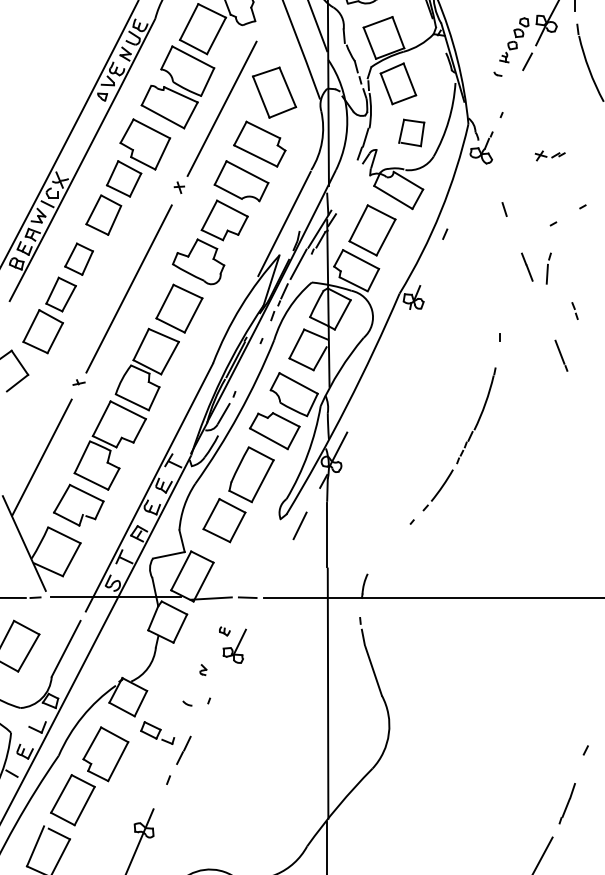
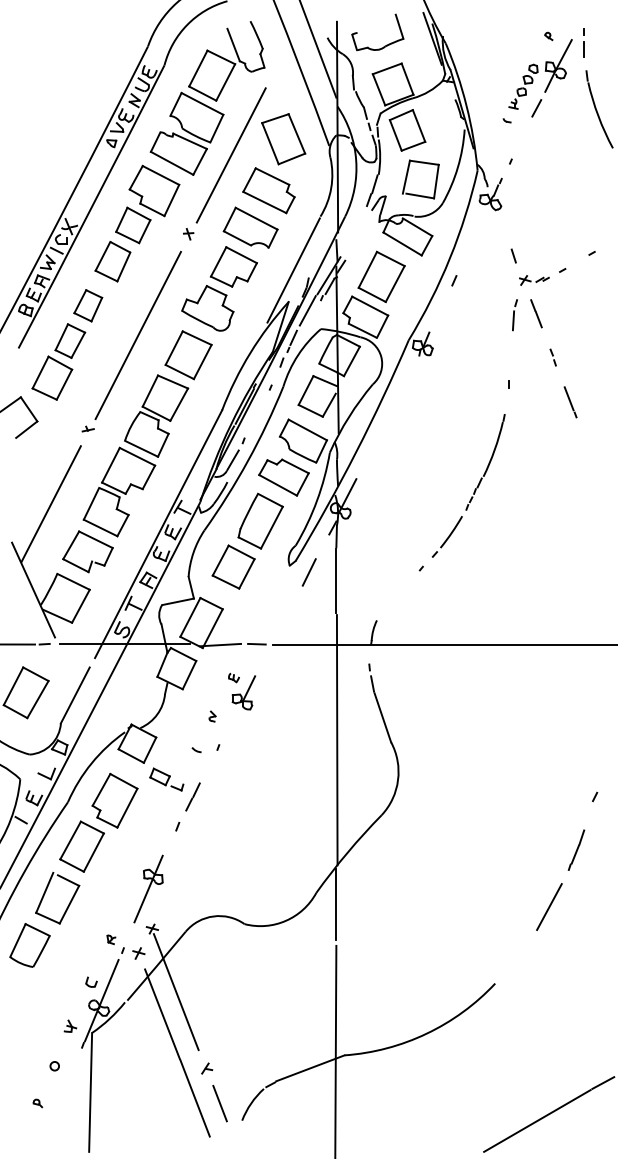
part: (411, 132) -> (420, 179), size x1.43
part: (550, 155) -> (534, 280), moved
part: (548, 268) -> (514, 315), moved
line: (574, 309) -> (552, 356), moved

